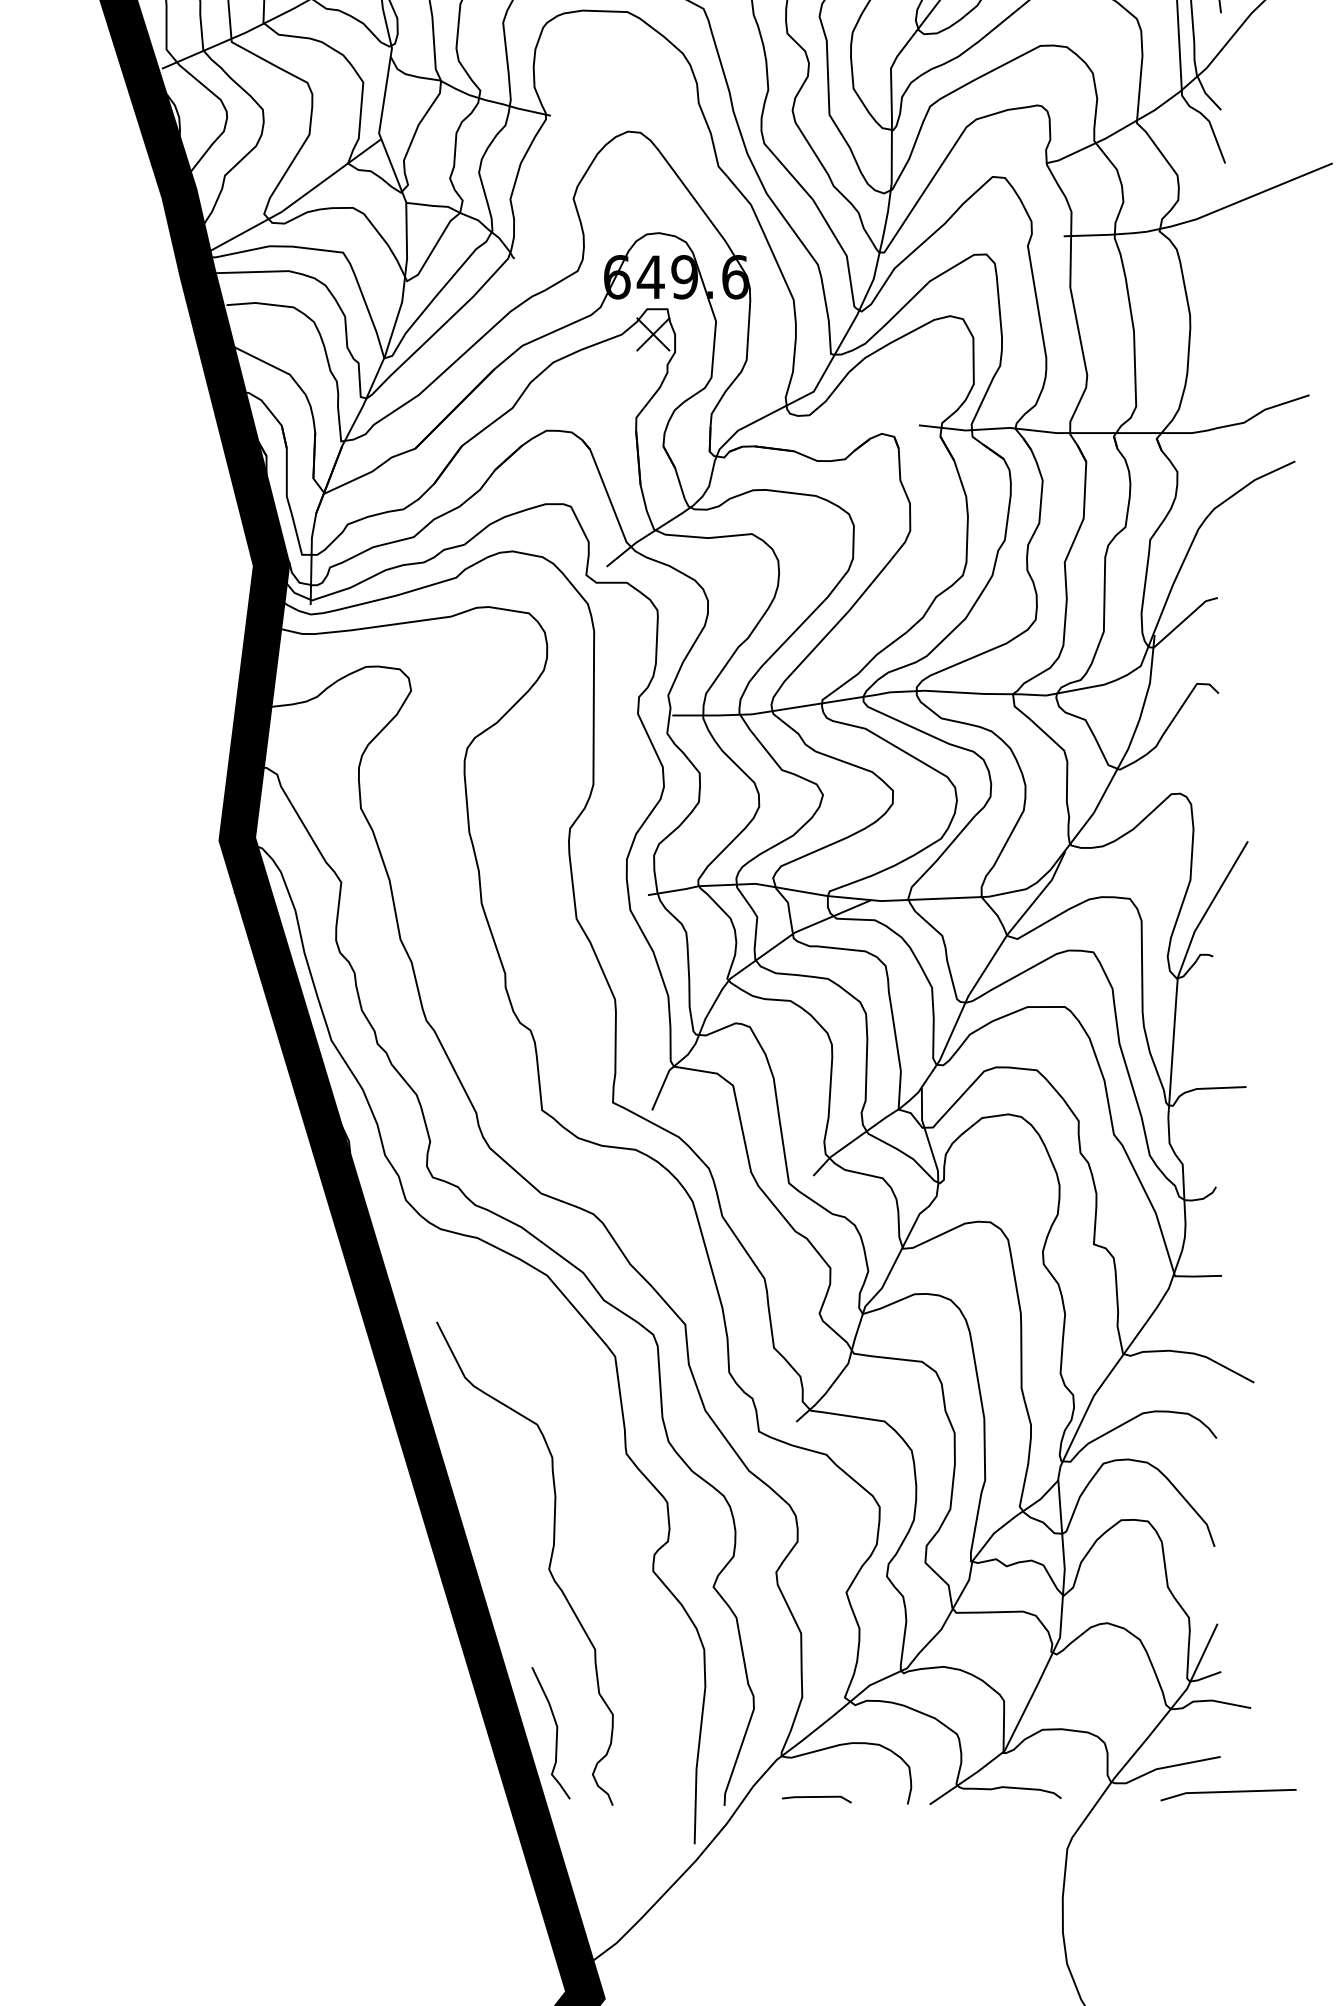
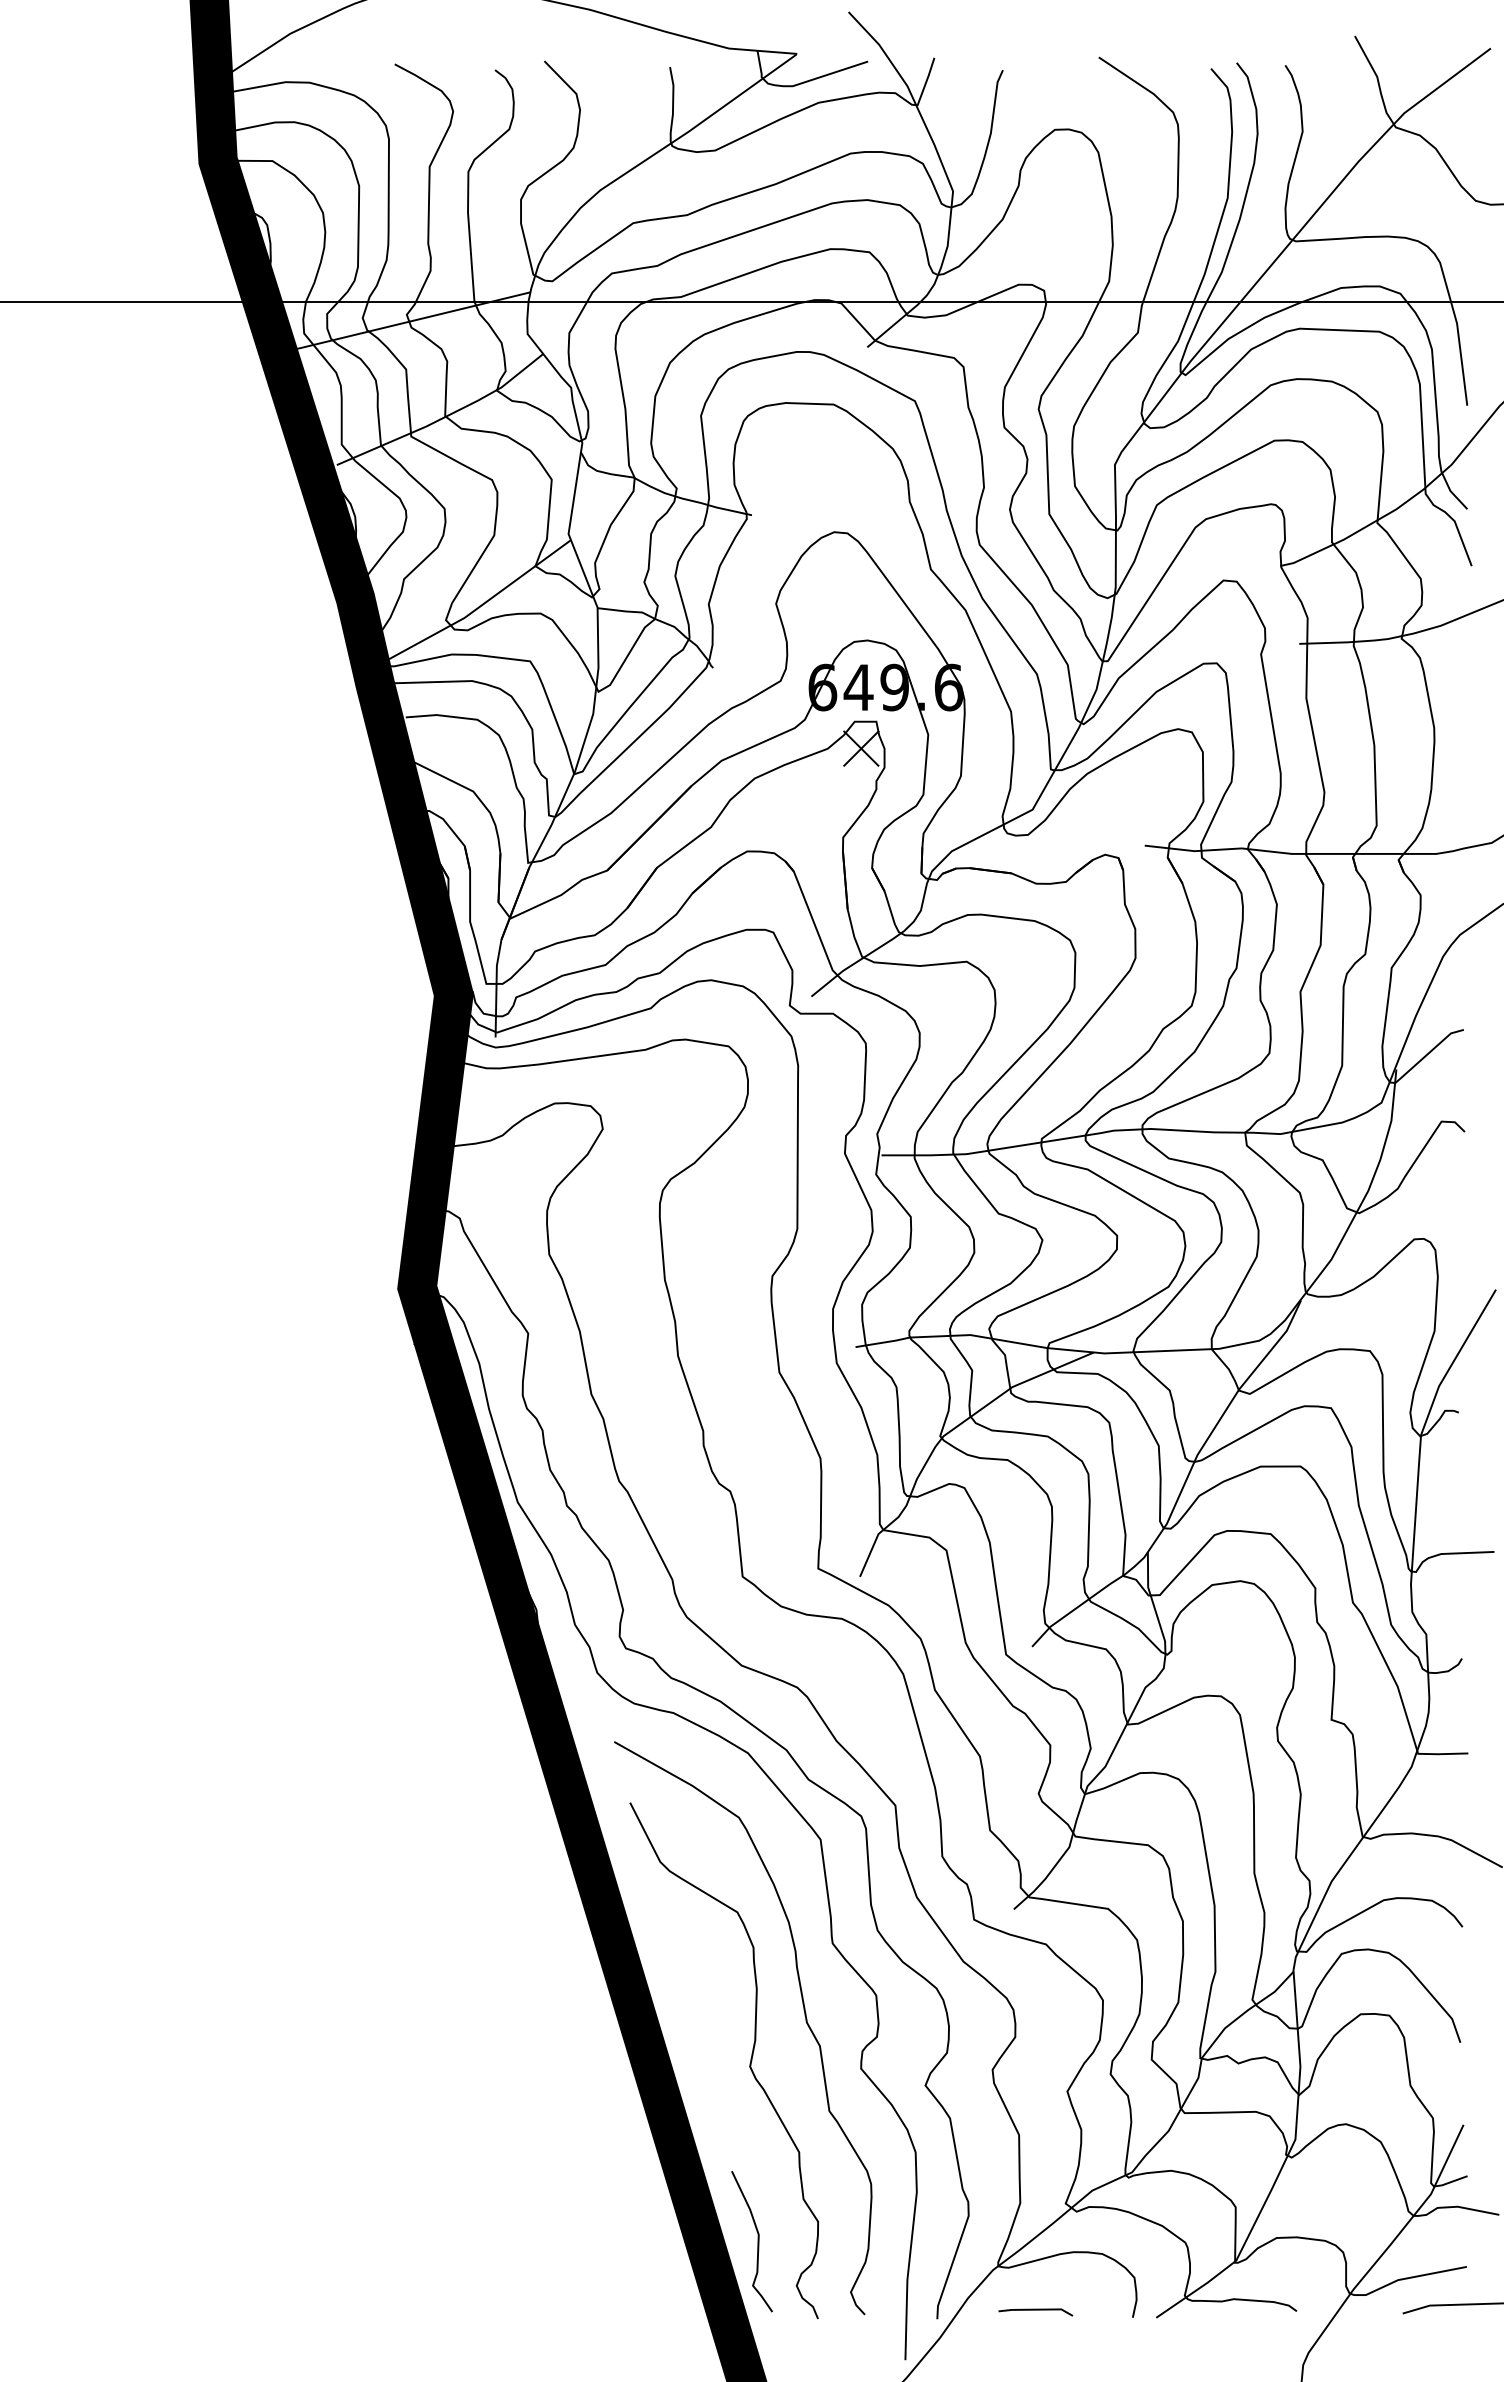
curve: (600, 1521) -> (804, 2015), added

